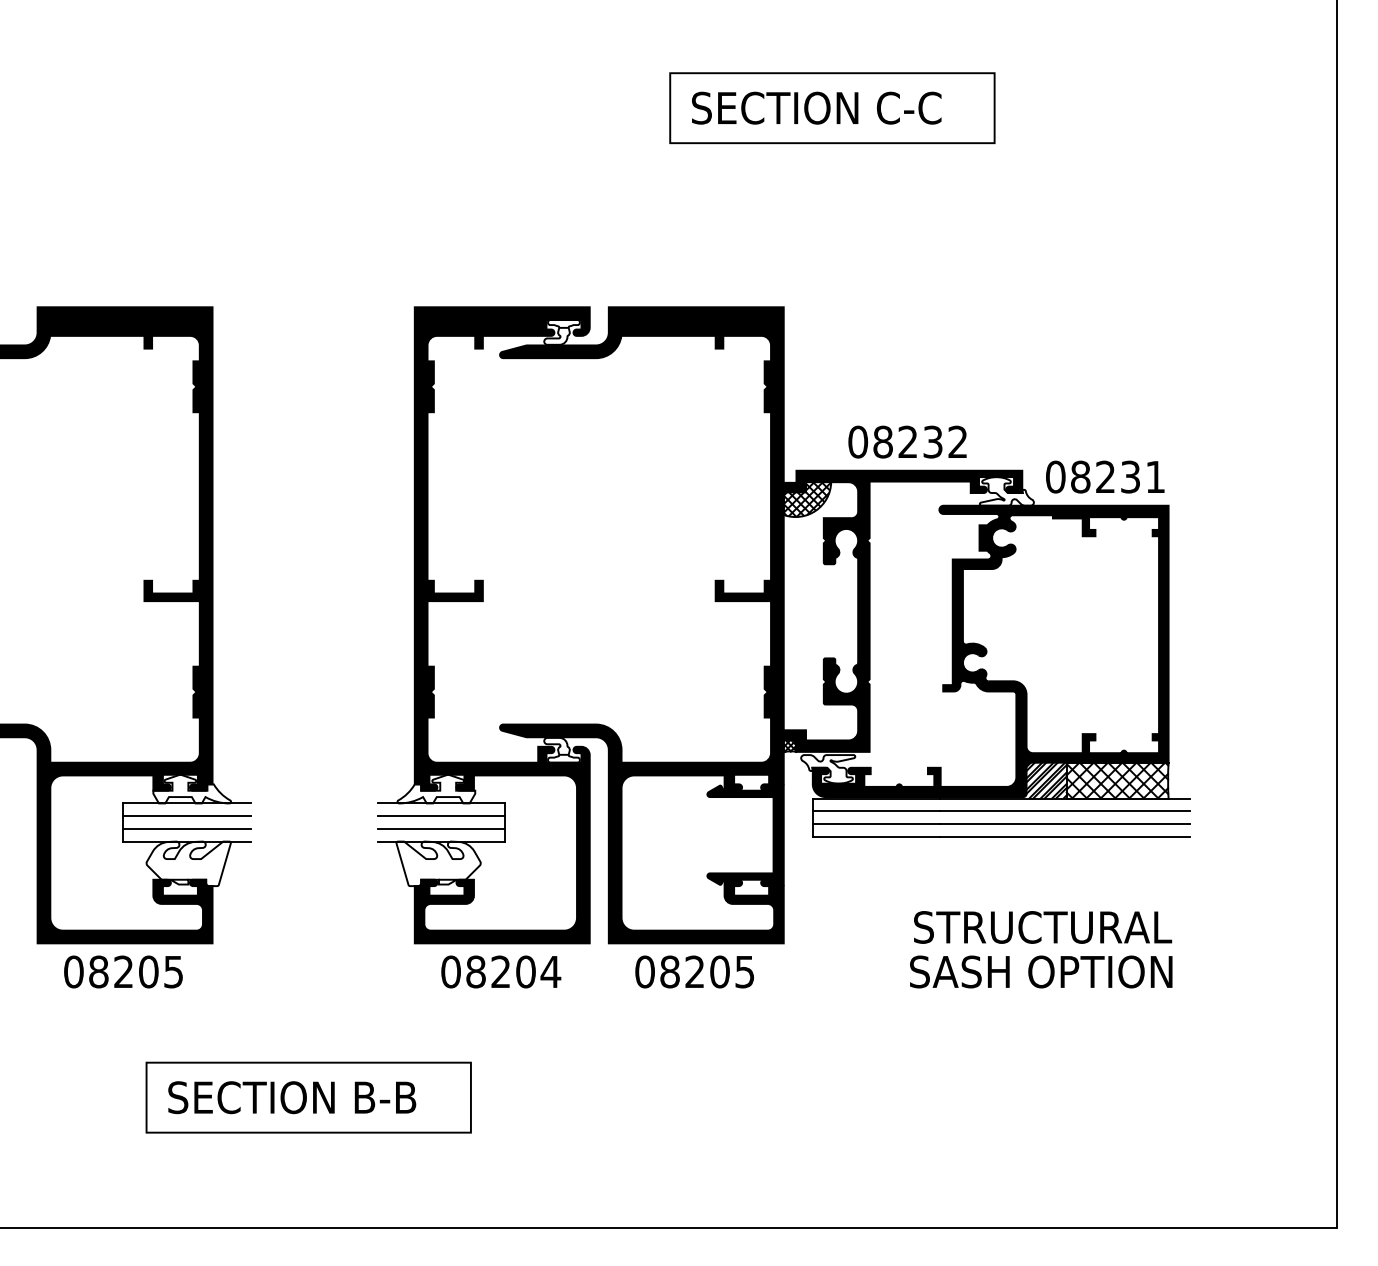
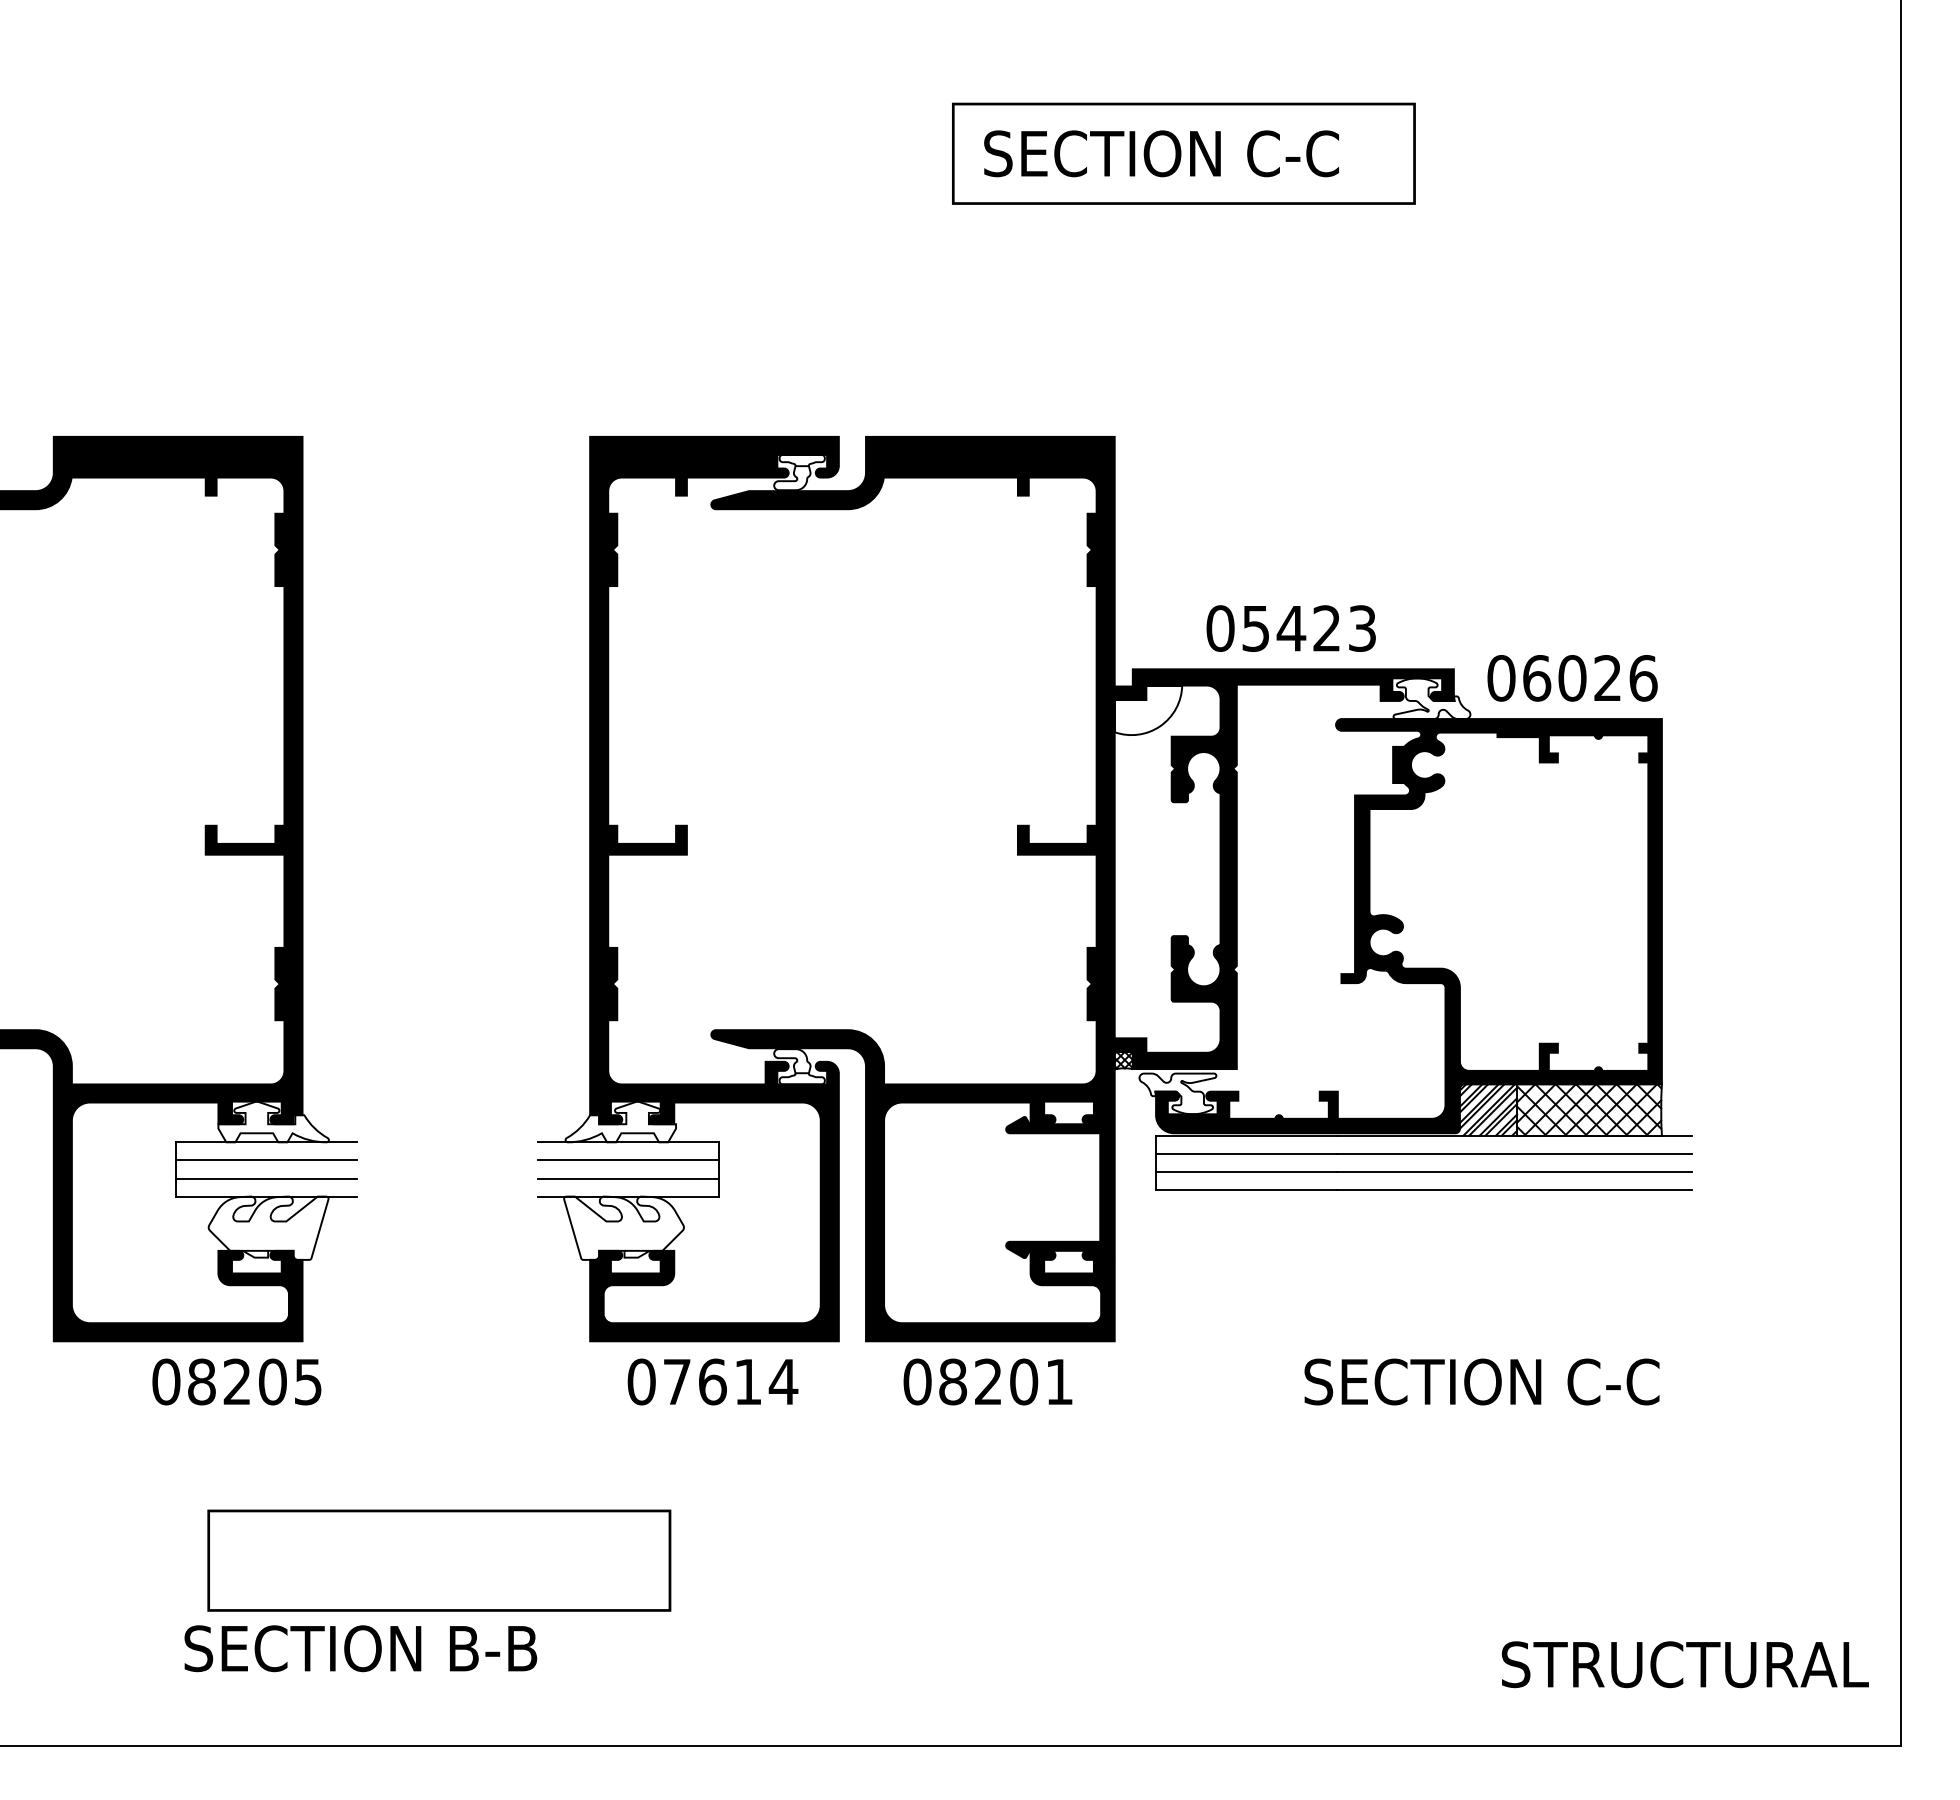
text: (920, 442) -> (1308, 628), 08232 -> 05423
text: (1118, 477) -> (1590, 678), 08231 -> 06026
hatch: (807, 499) -> (1148, 710), removed
text: (1042, 927) -> (1684, 1664), moved
text: (123, 971) -> (236, 1381), moved
text: (500, 971) -> (712, 1381), 08204 -> 07614
text: (1041, 971) -> (1480, 1381), SASH OPTION -> SECTION C-C
text: (744, 972) -> (1059, 1382), 08205 -> 08201
text: (291, 1097) -> (360, 1648), moved

